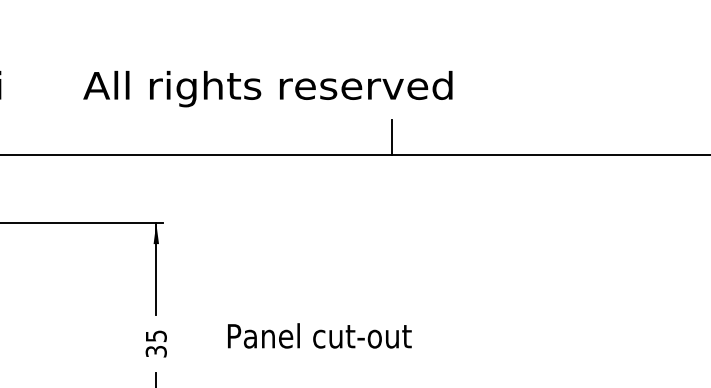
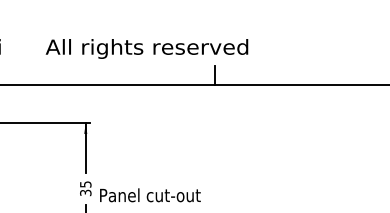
text: (319, 336) -> (150, 195), moved

